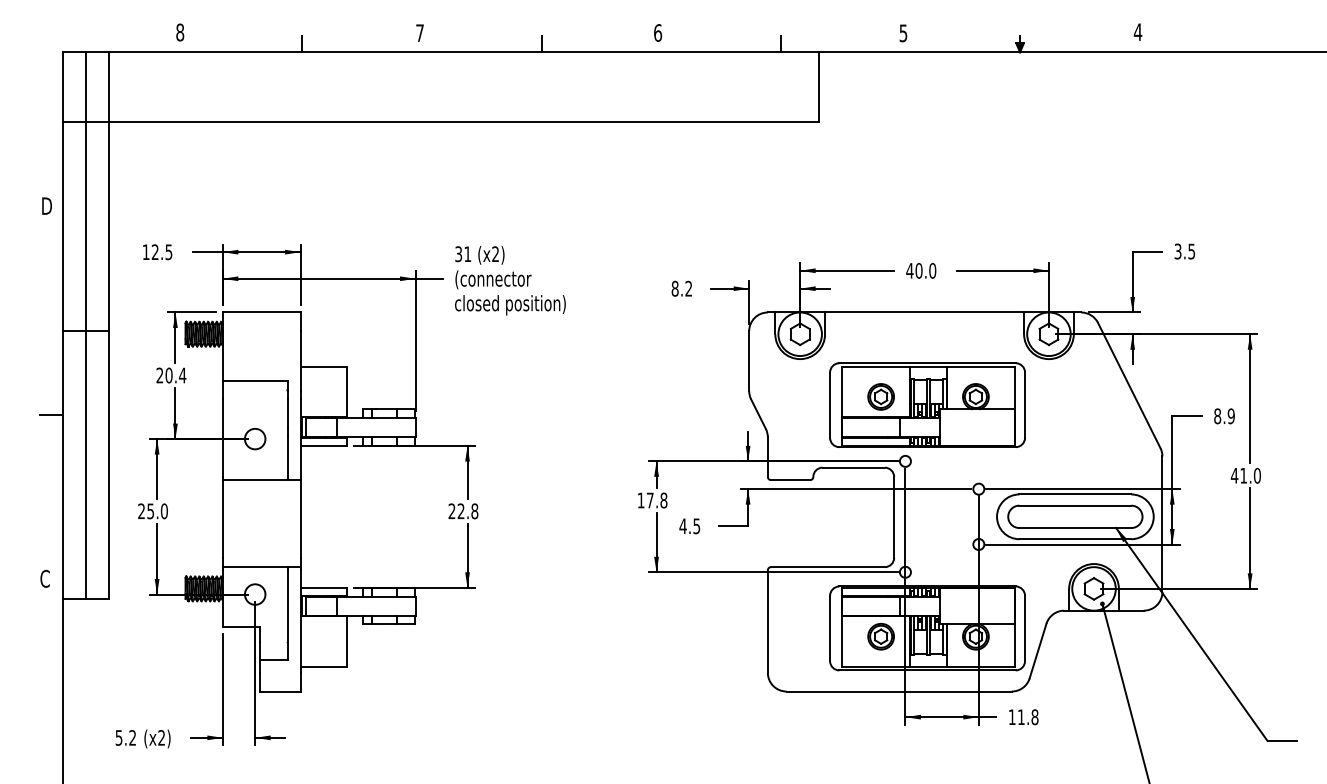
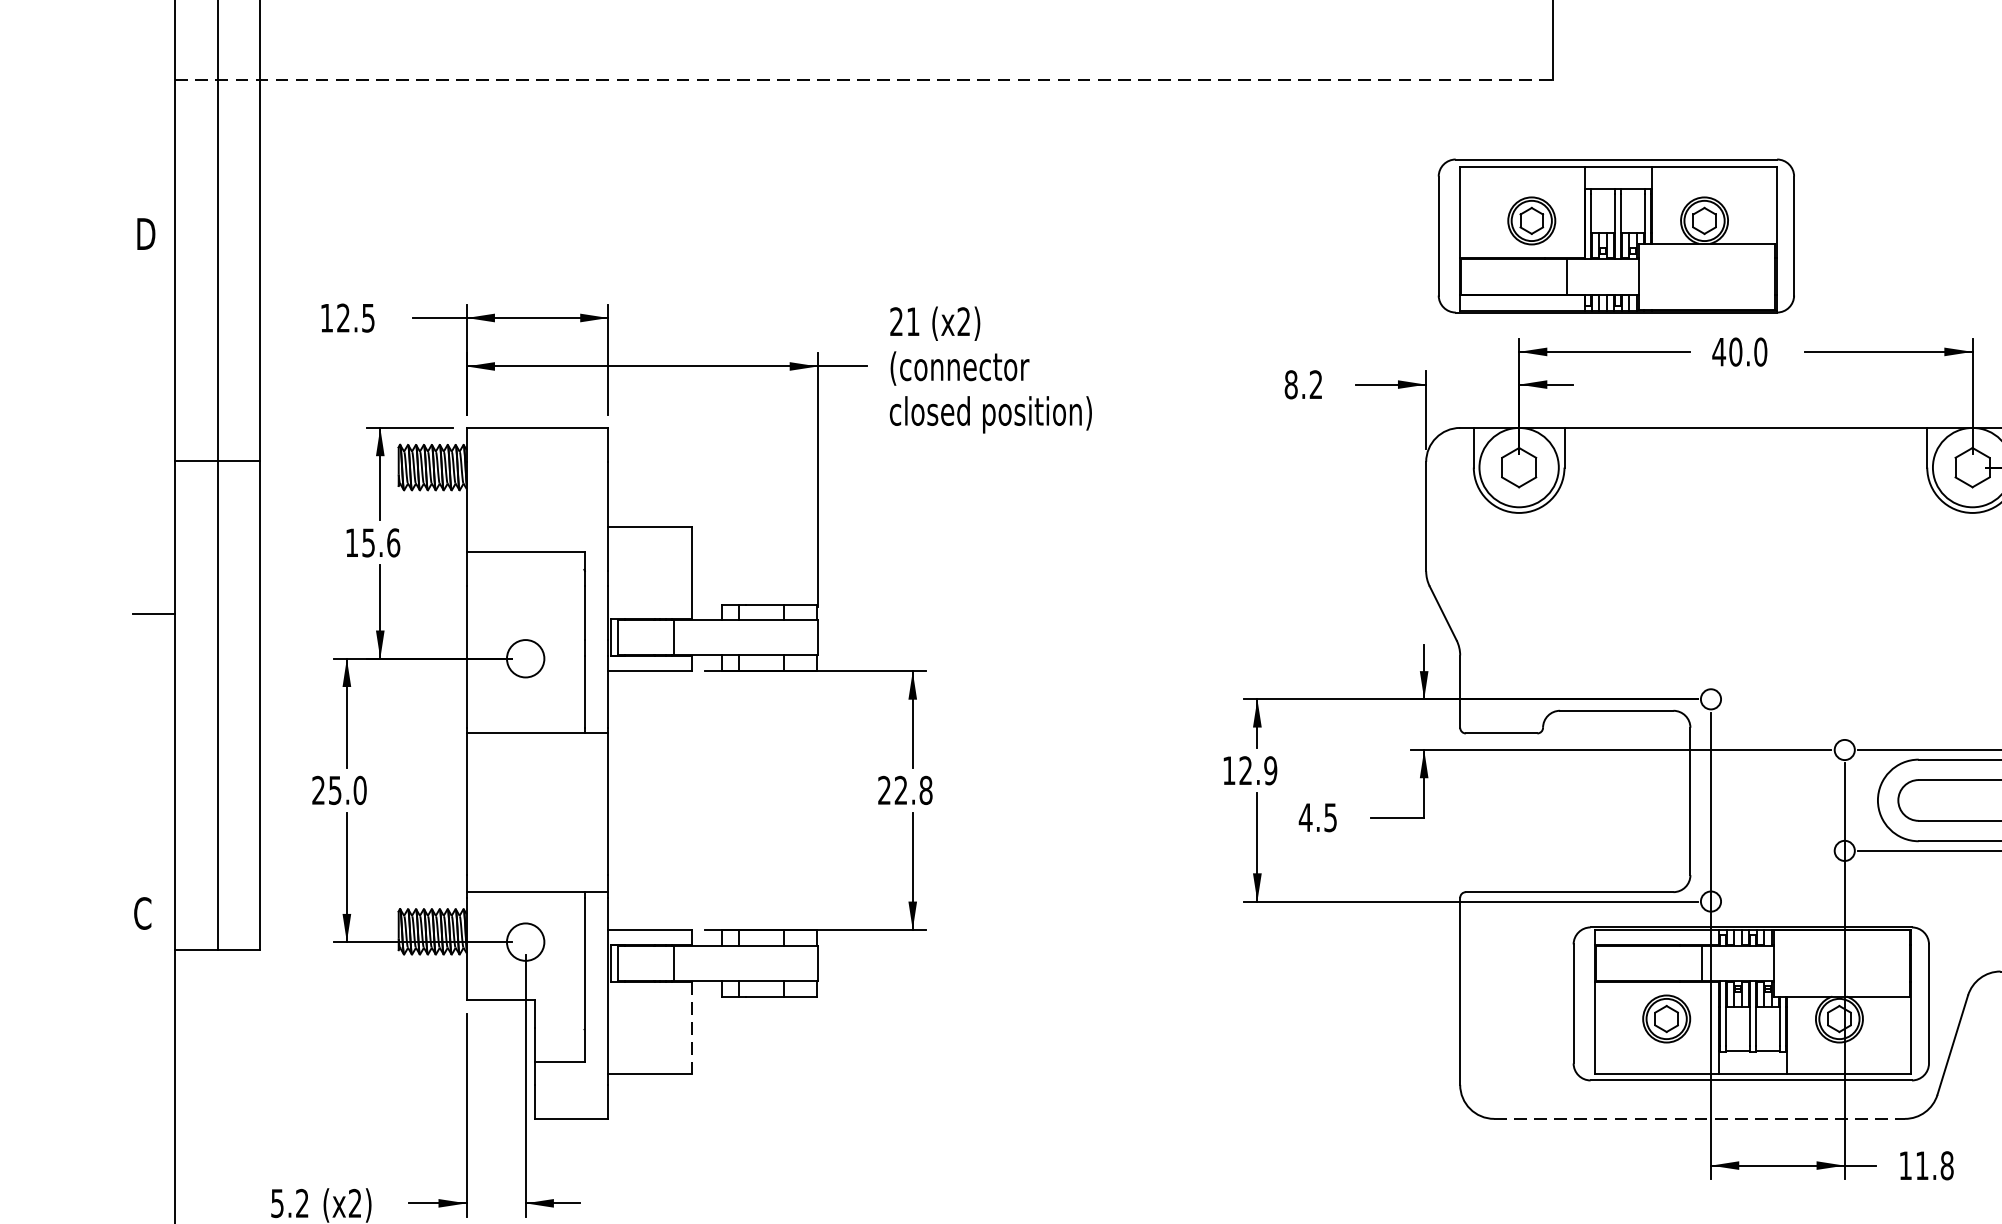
line: (440, 121) -> (863, 79), solid -> dashed
text: (458, 254) -> (896, 322), 31 -> 21
text: (171, 375) -> (373, 542), 20.4 -> 15.6
part: (927, 404) -> (1616, 234), moved
text: (656, 500) -> (1257, 770), 17.8 -> 12.9
line: (346, 642) -> (692, 1029), solid -> dashed
line: (899, 691) -> (1700, 1118), solid -> dashed

